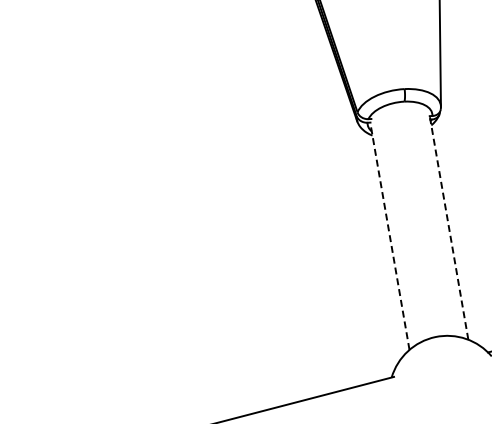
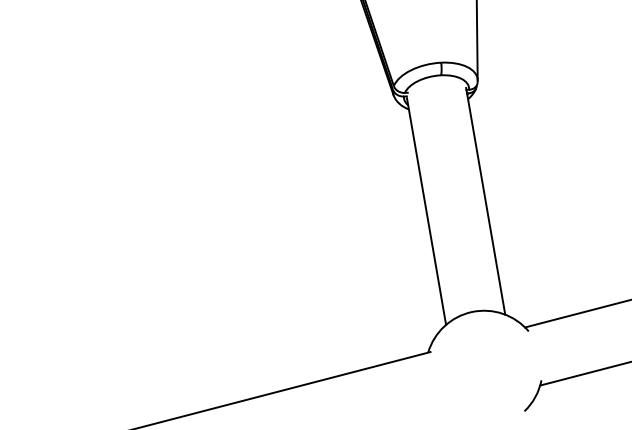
line: (448, 227) -> (485, 201), dashed -> solid
line: (390, 237) -> (426, 211), dashed -> solid

